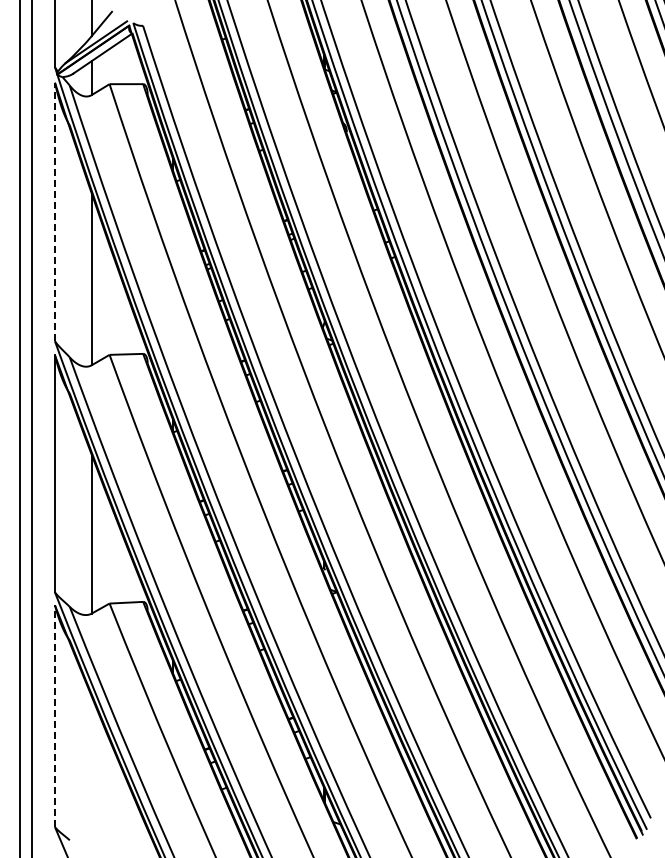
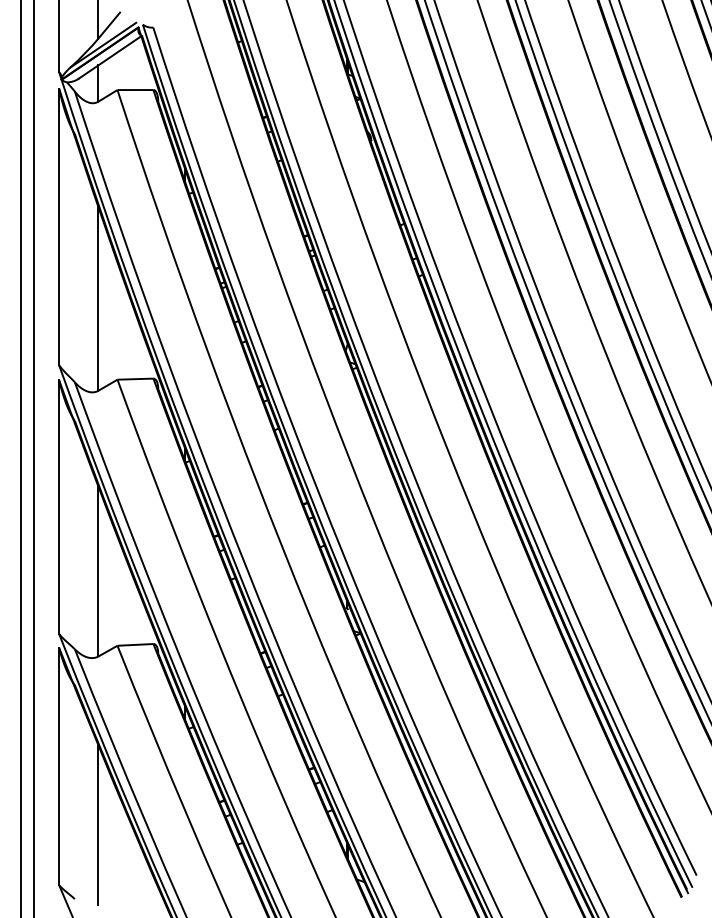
line: (55, 211) -> (59, 226), dashed -> solid
line: (55, 716) -> (59, 766), dashed -> solid
line: (91, 771) -> (98, 825), added

